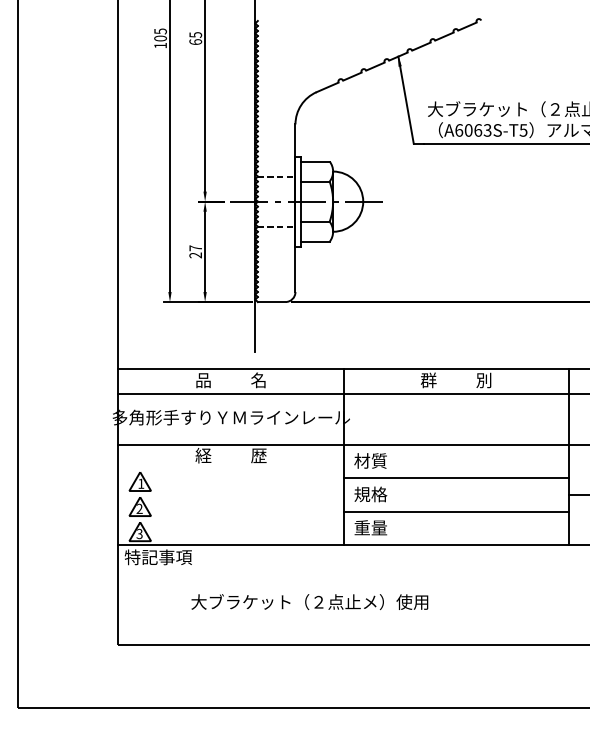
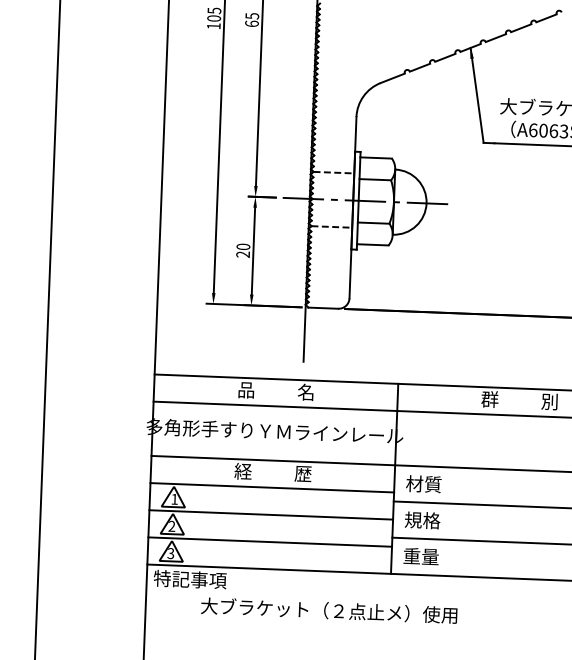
text: (195, 248) -> (243, 247), 27 -> 20
line: (230, 469) -> (271, 487), added
line: (230, 494) -> (270, 514), added
line: (230, 519) -> (269, 541), added
text: (309, 601) -> (328, 609), moved

